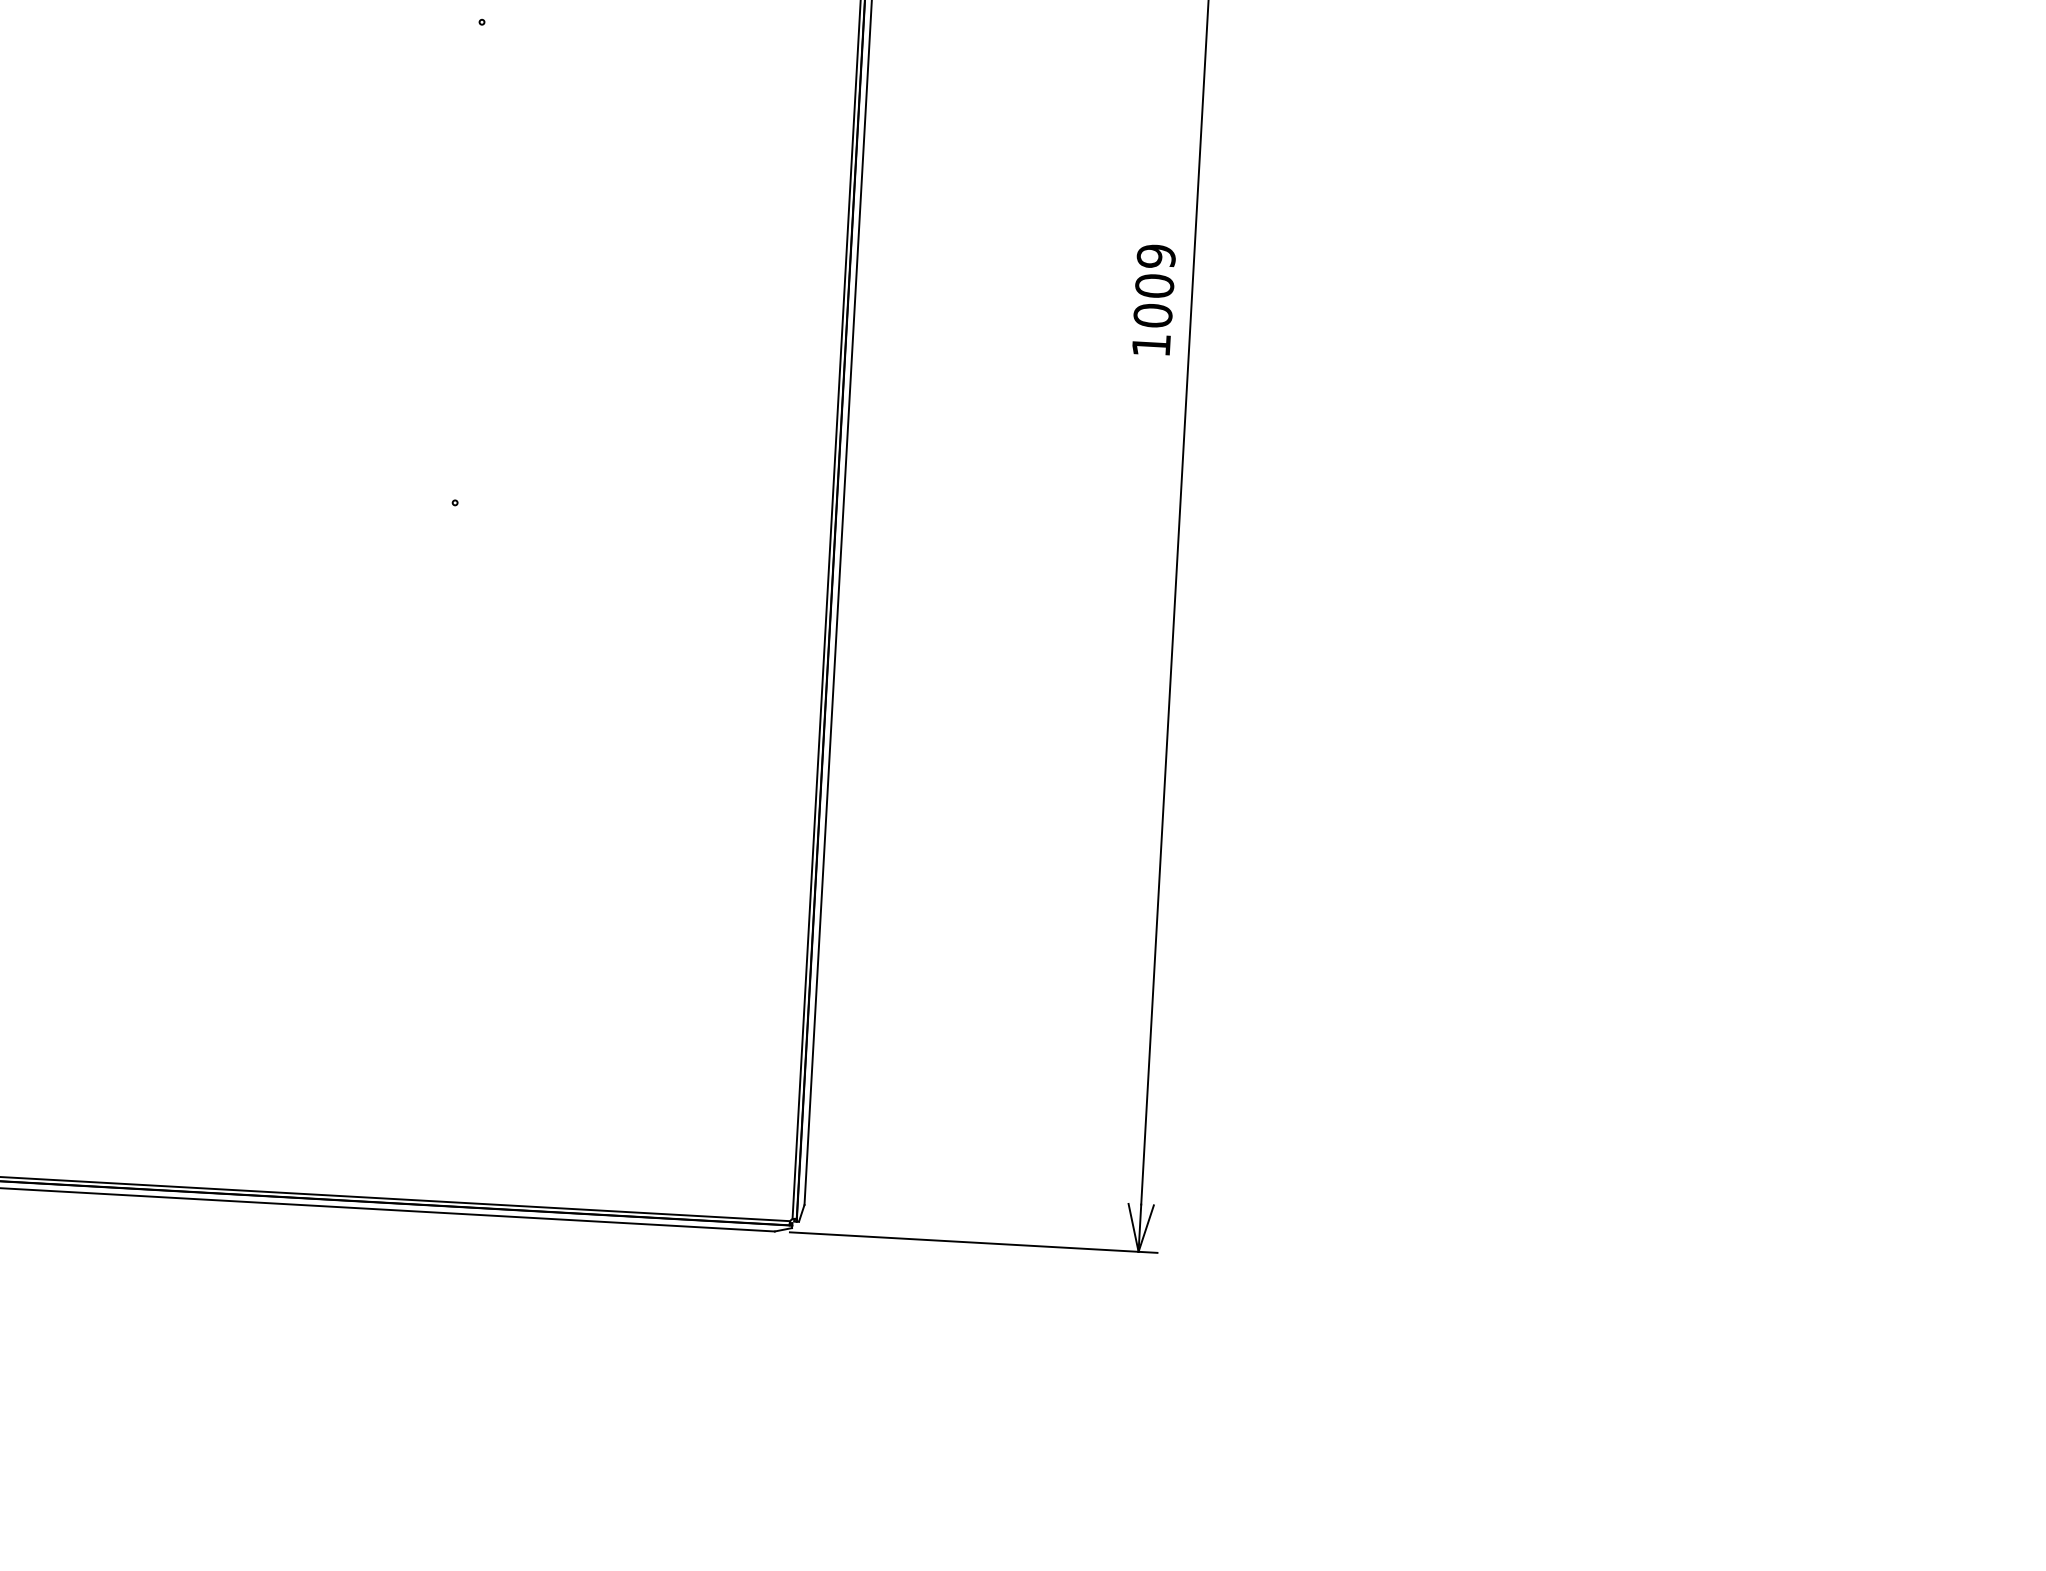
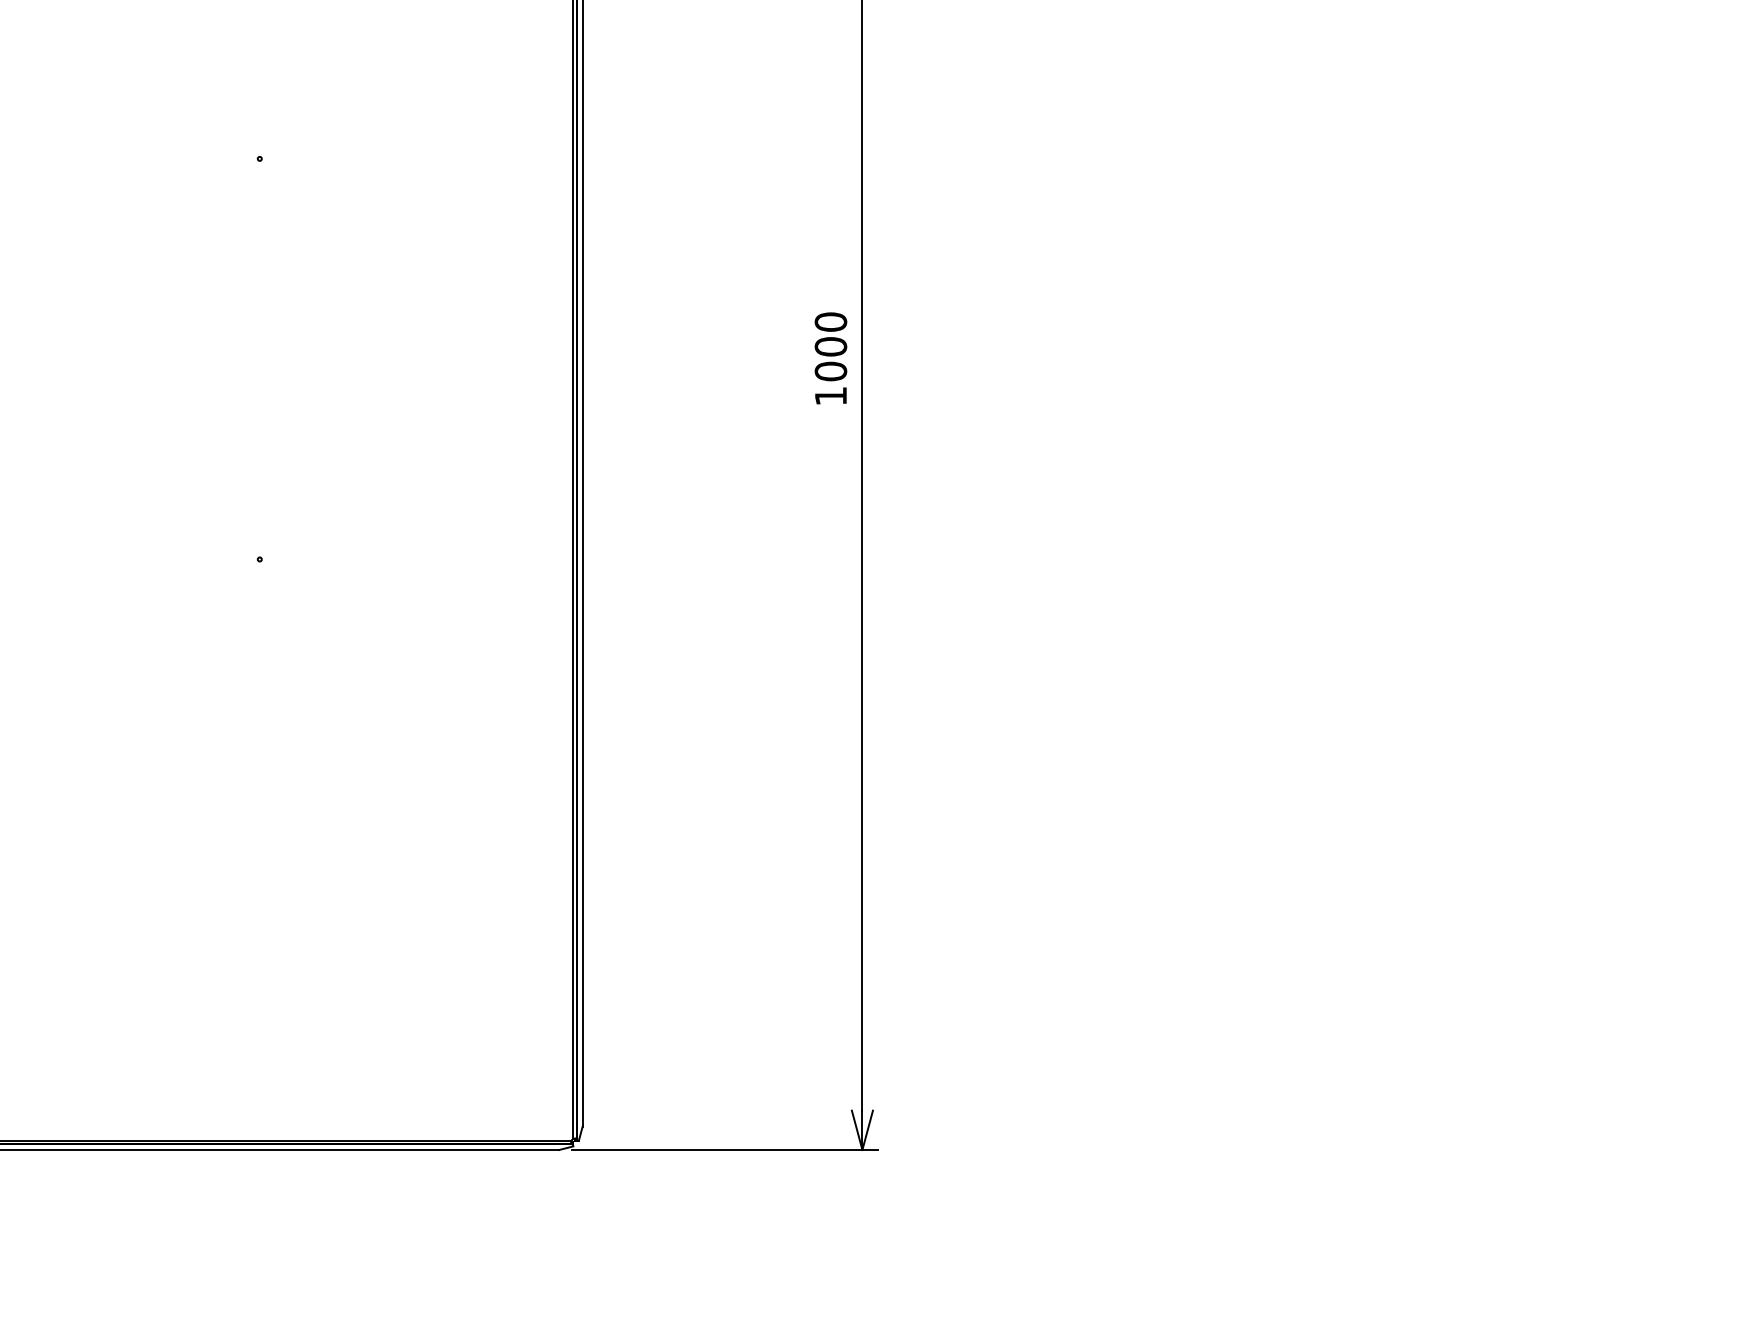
text: (1155, 255) -> (830, 321), 1009 -> 1000

